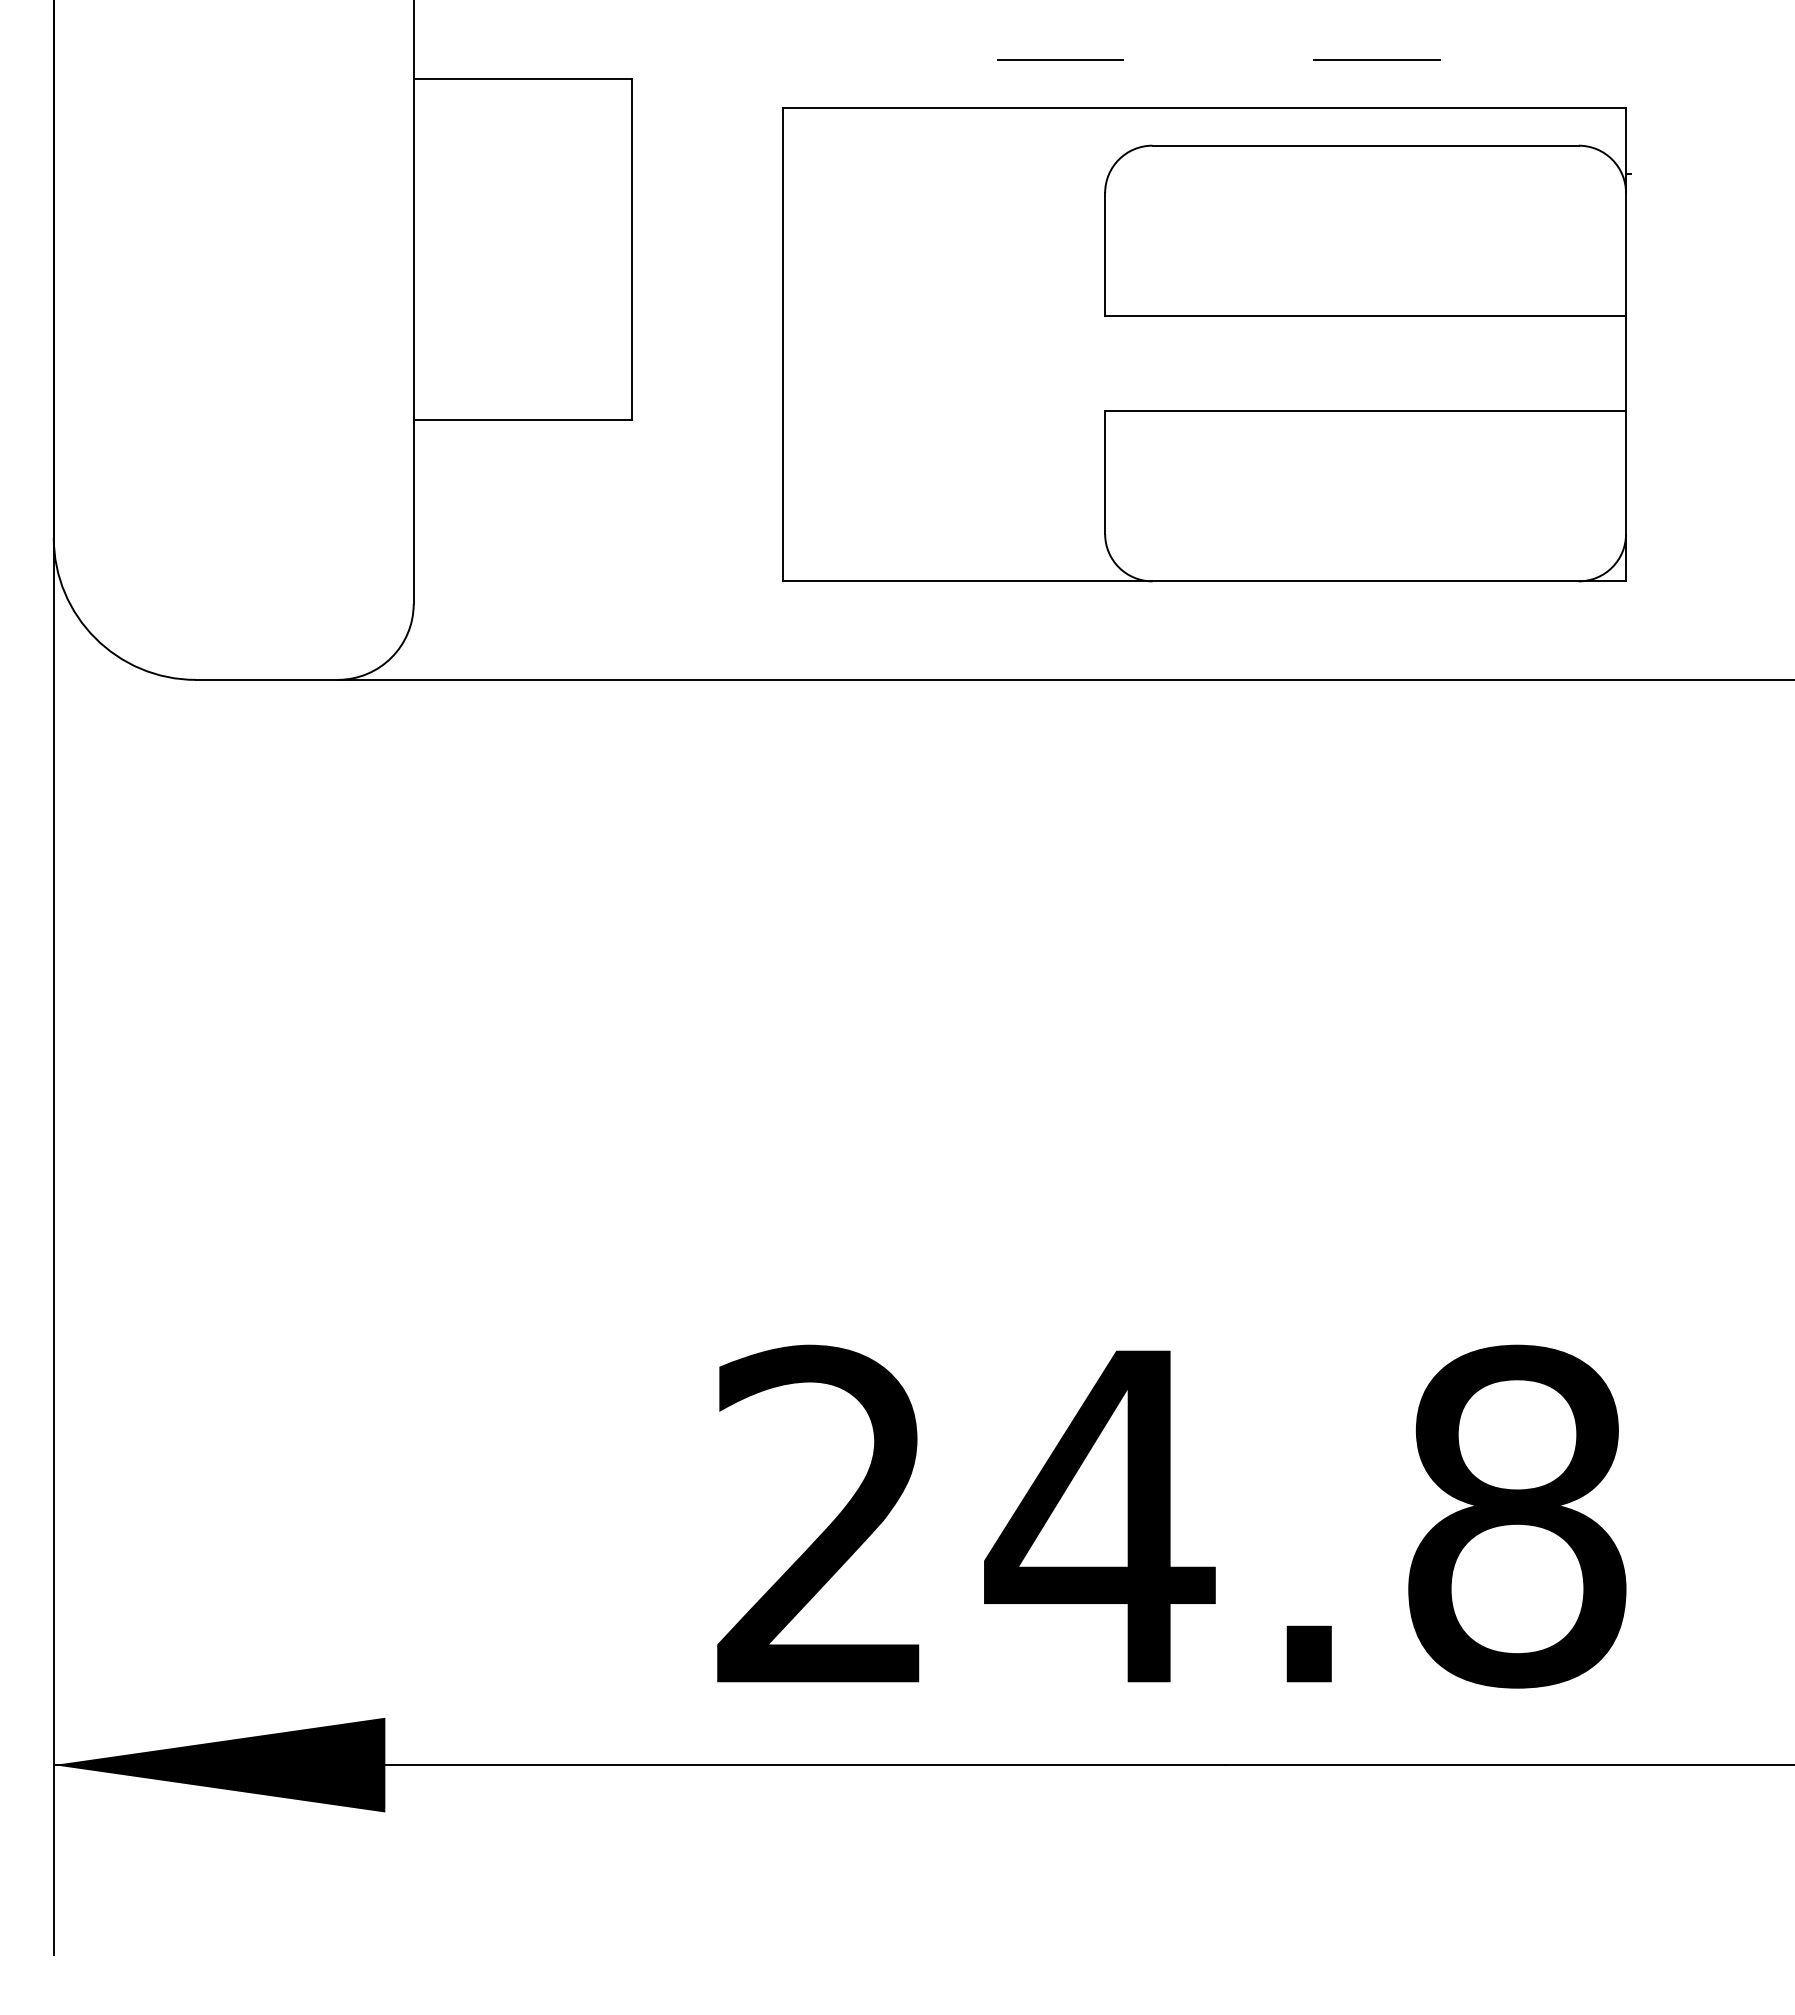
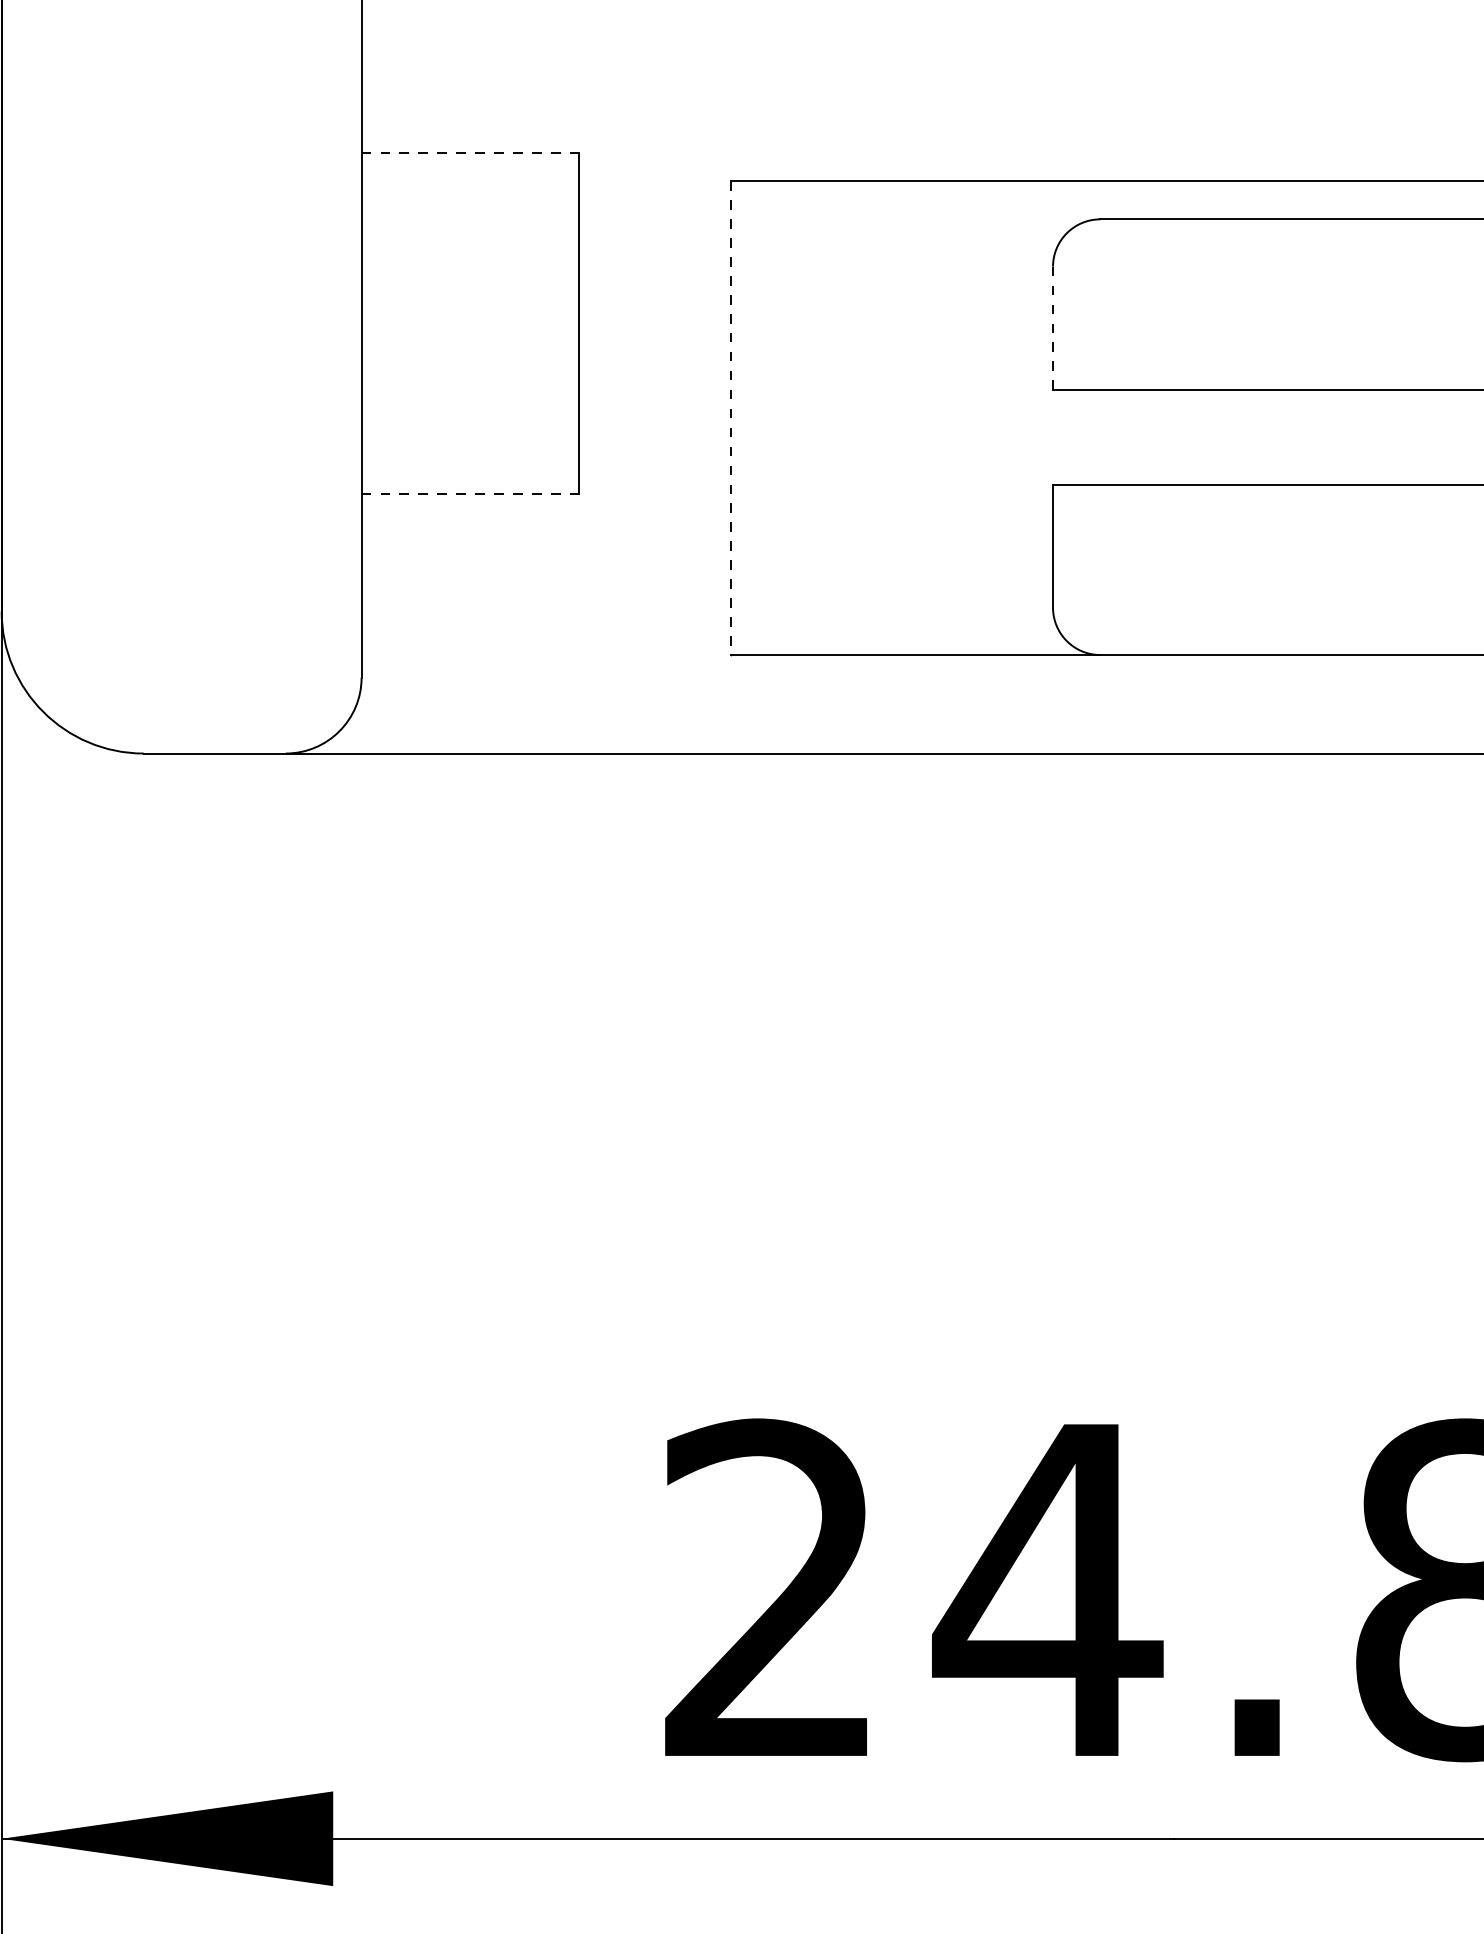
line: (1060, 59) -> (1008, 133), removed
line: (1377, 60) -> (1325, 134), removed
line: (522, 79) -> (470, 153), solid -> dashed
line: (1105, 254) -> (1053, 328), solid -> dashed
line: (783, 344) -> (731, 418), solid -> dashed
line: (522, 420) -> (470, 494), solid -> dashed

